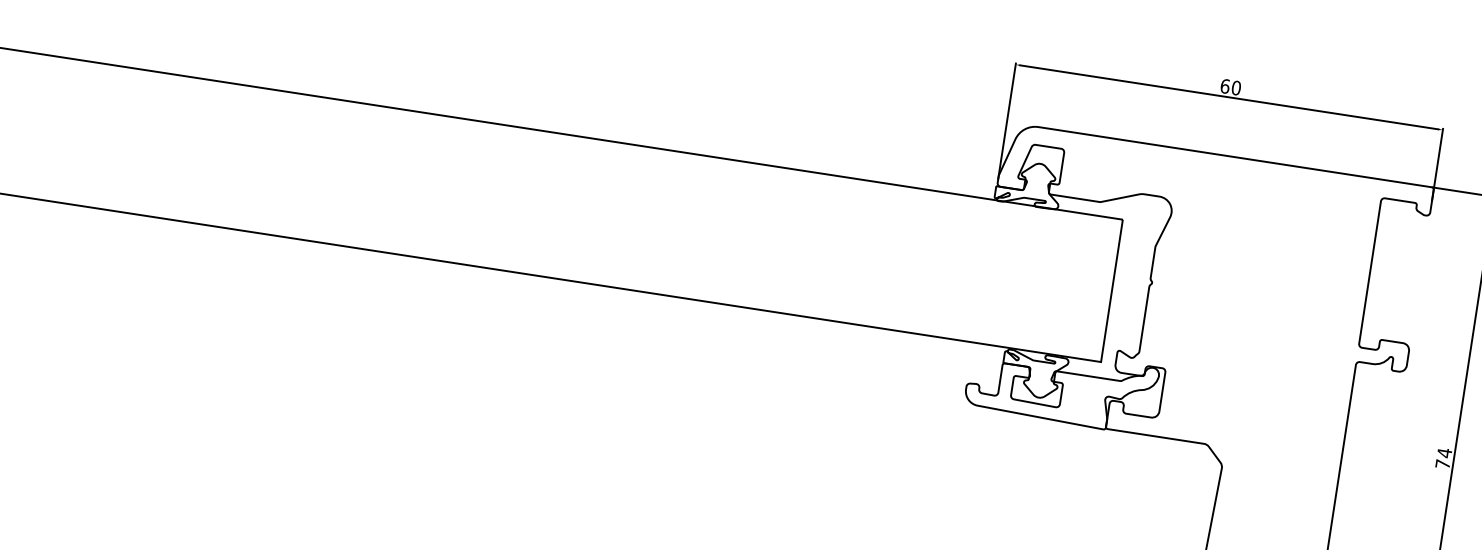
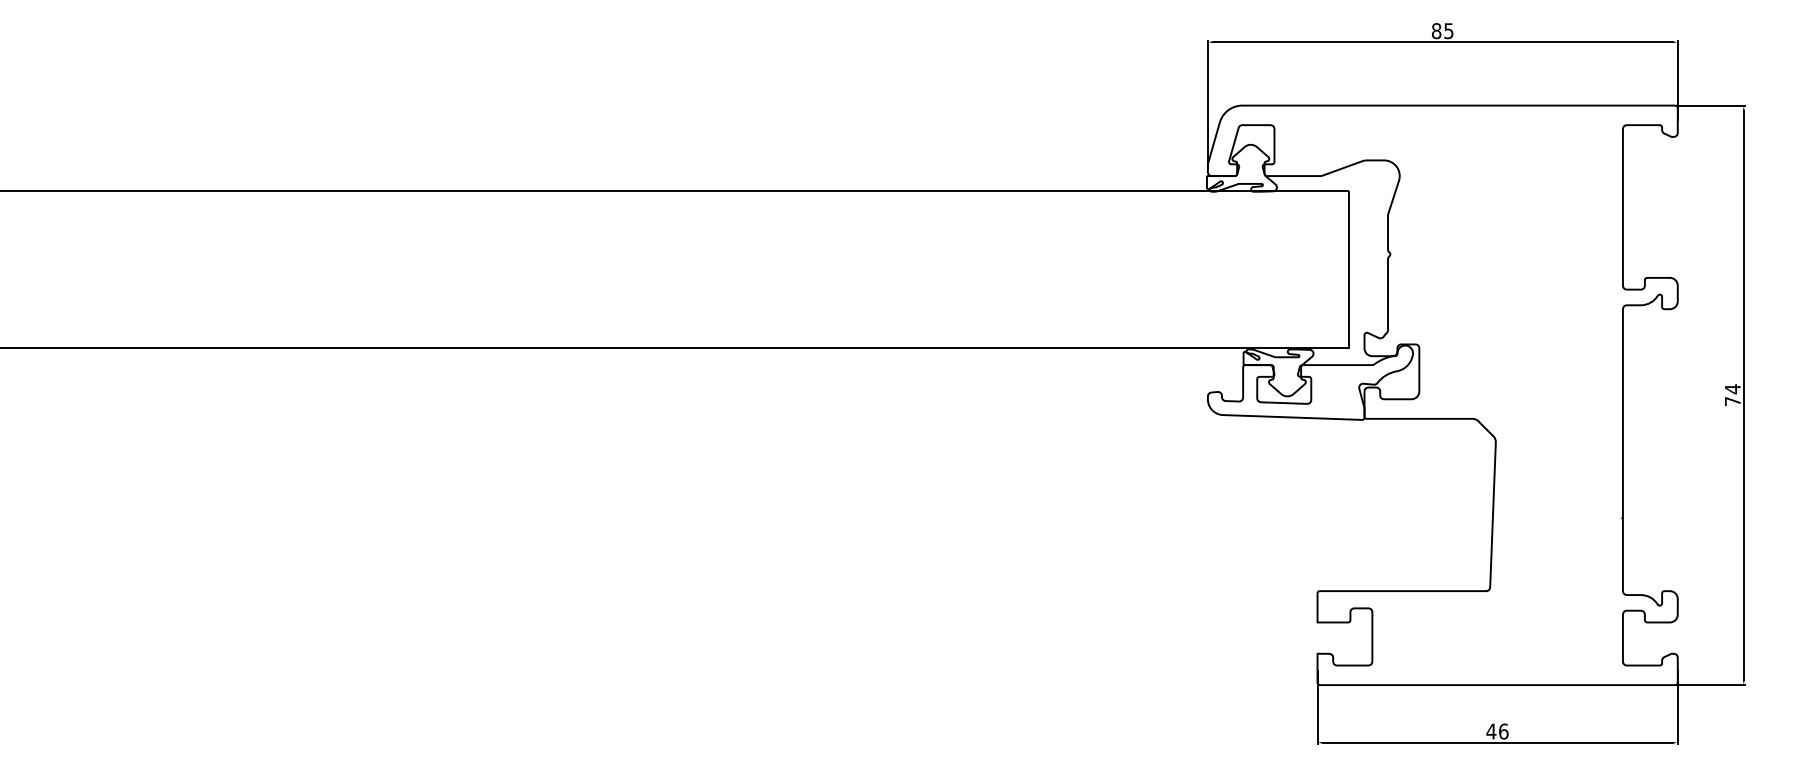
text: (1230, 87) -> (1442, 31), 60 -> 85

